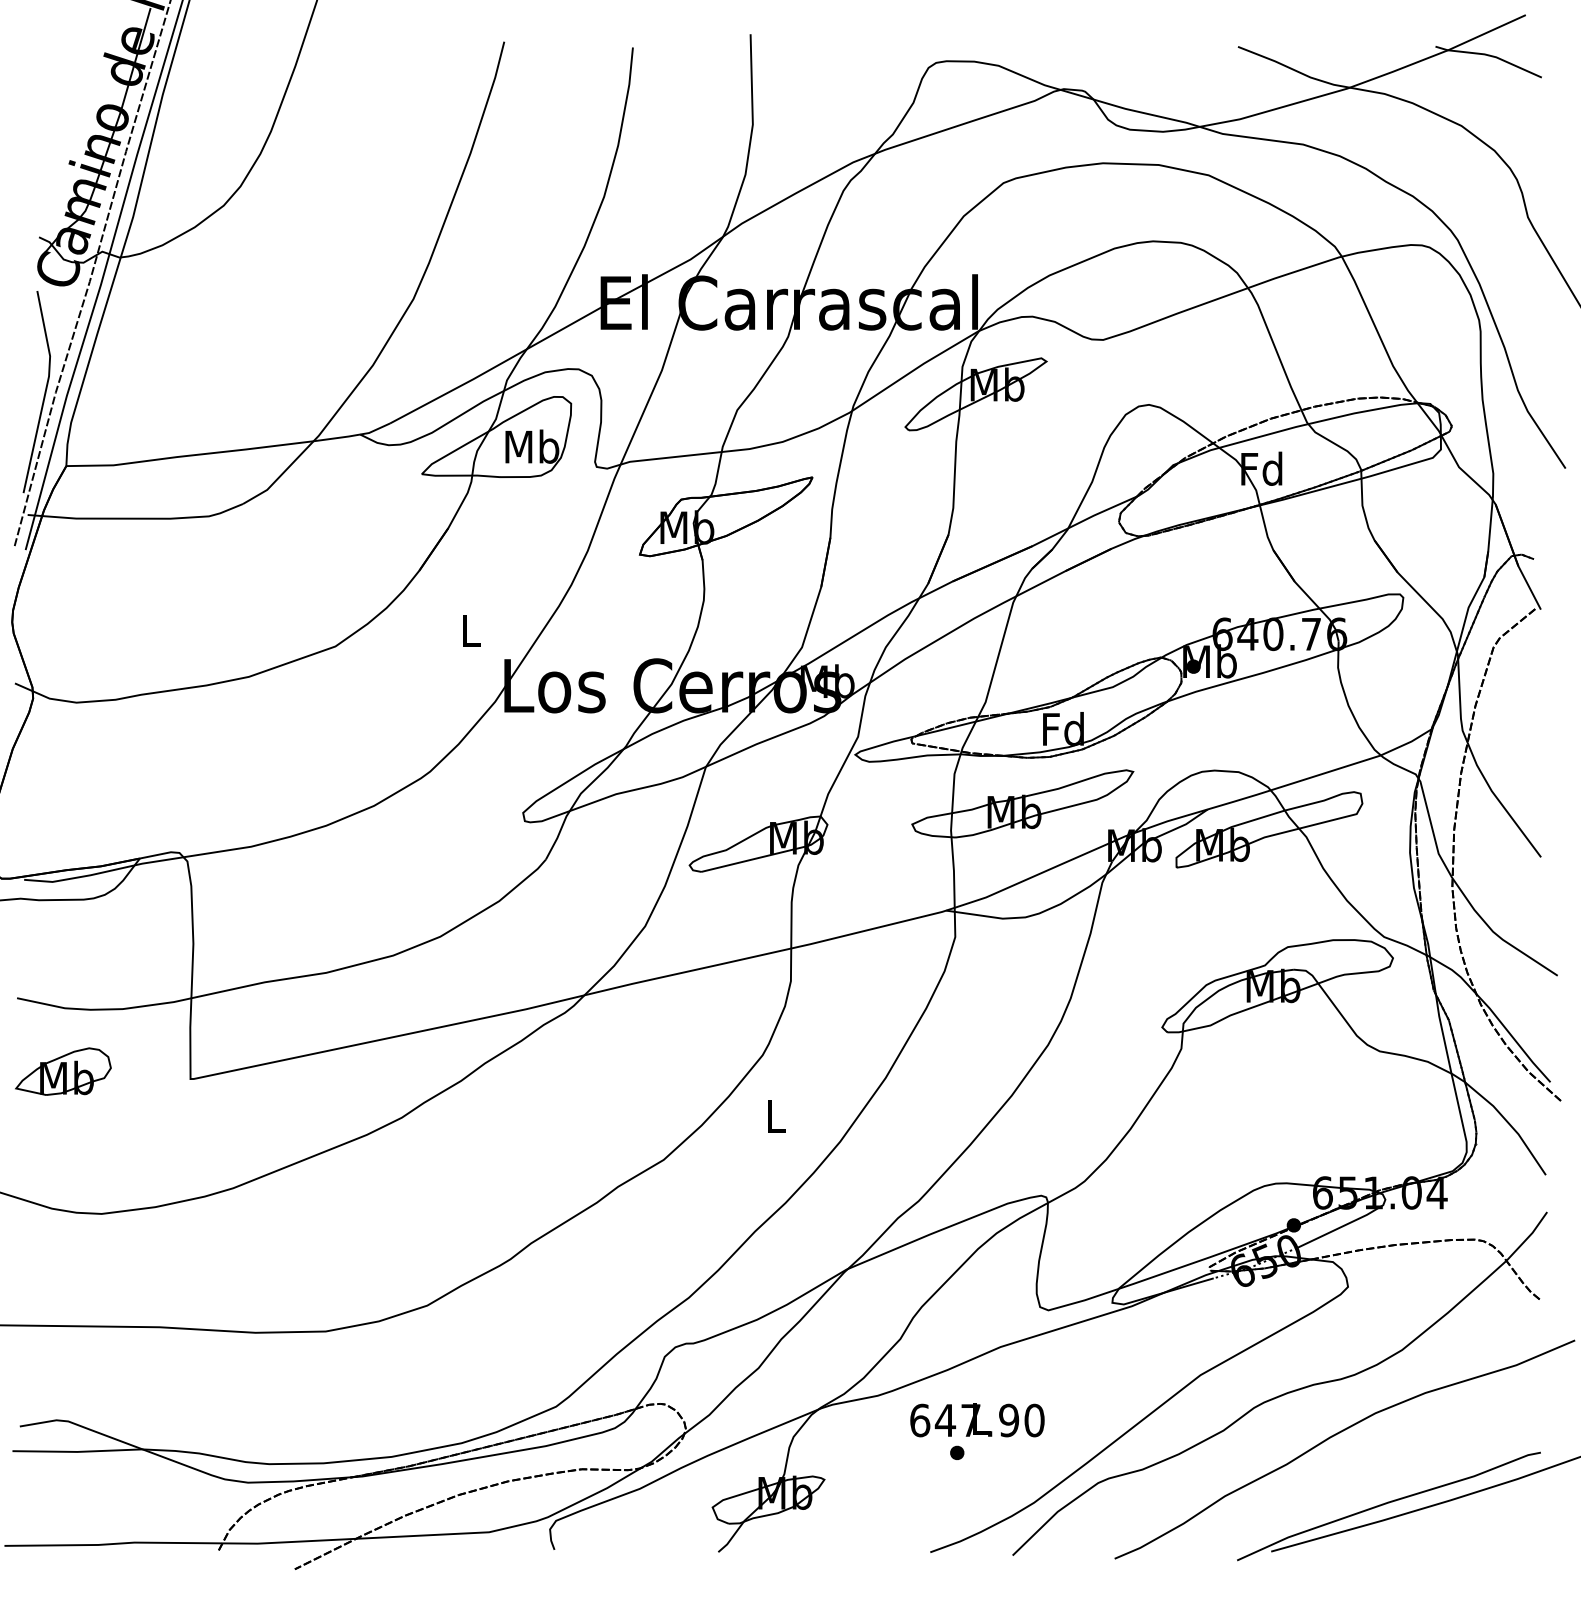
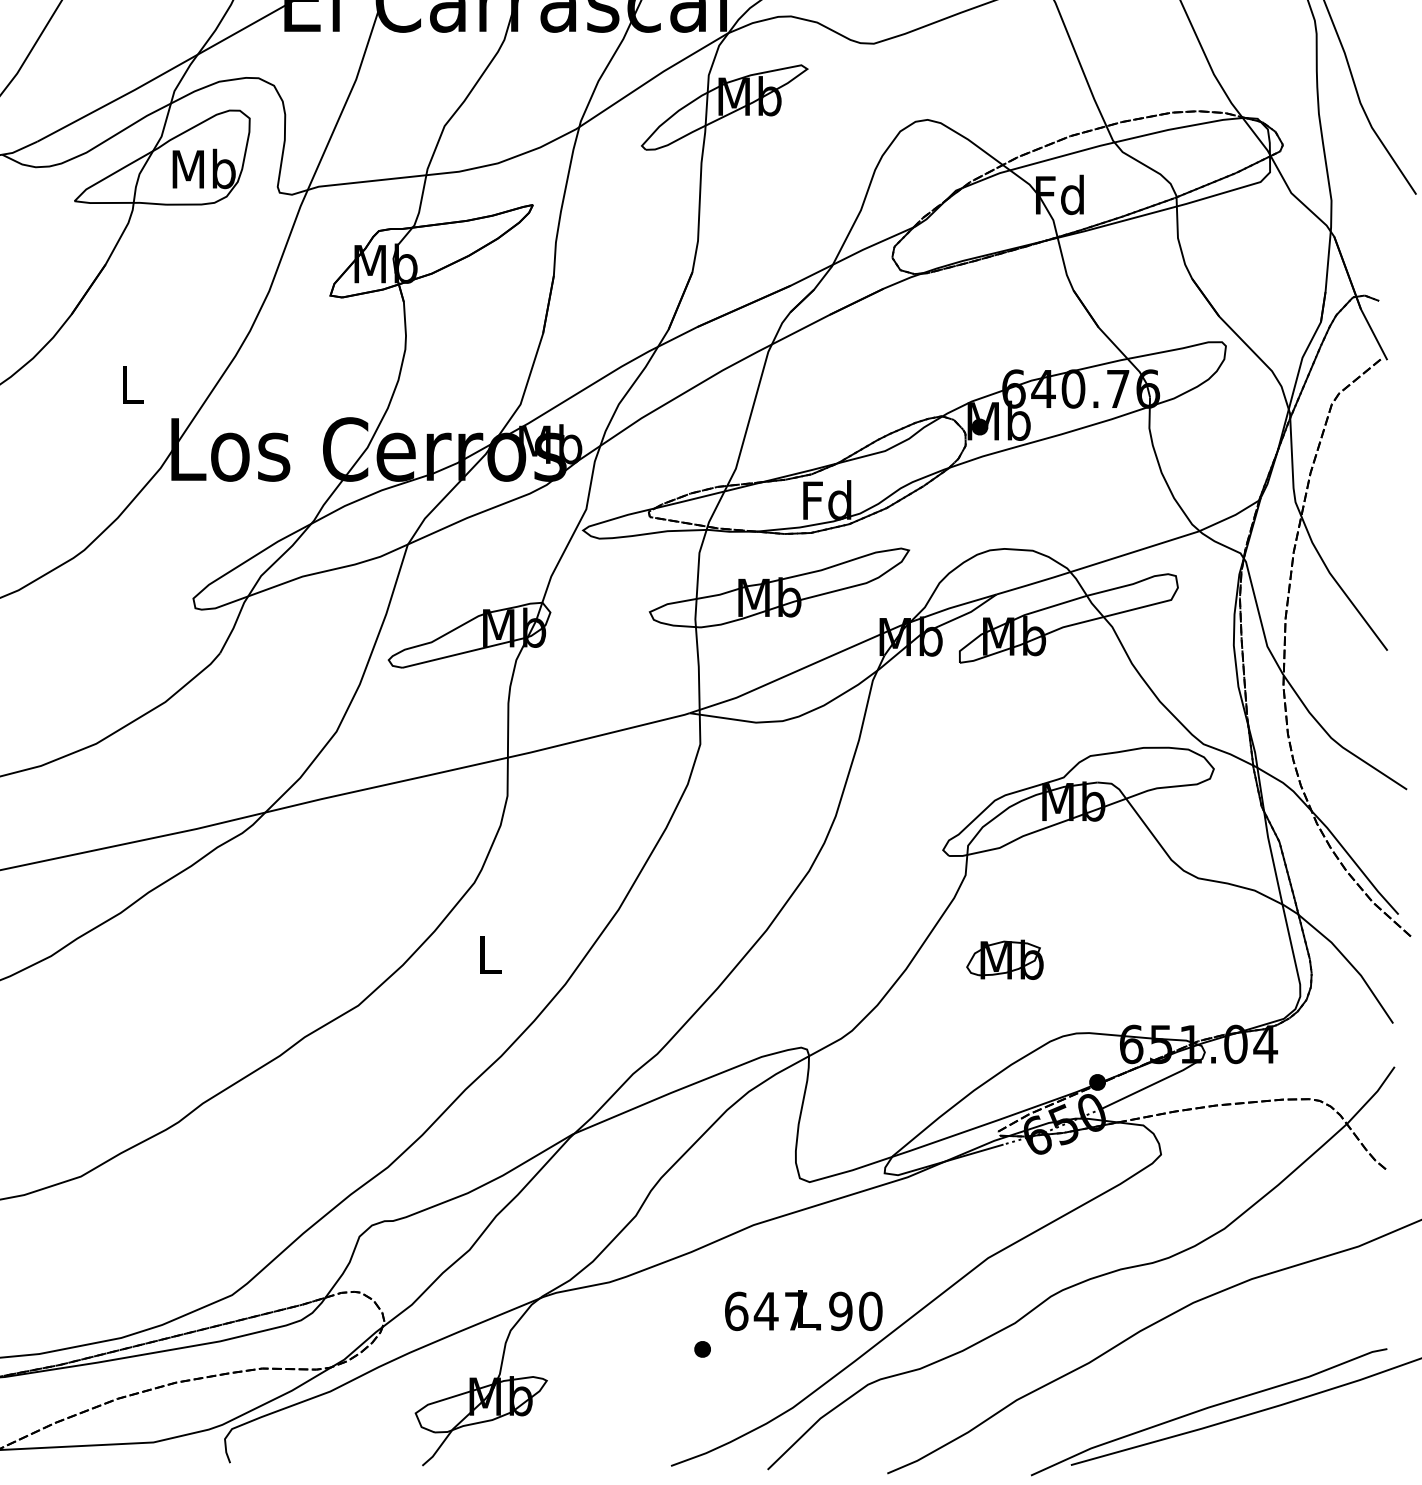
part: (1214, 1120) -> (1004, 959), added
text: (977, 1420) -> (803, 1311), moved

